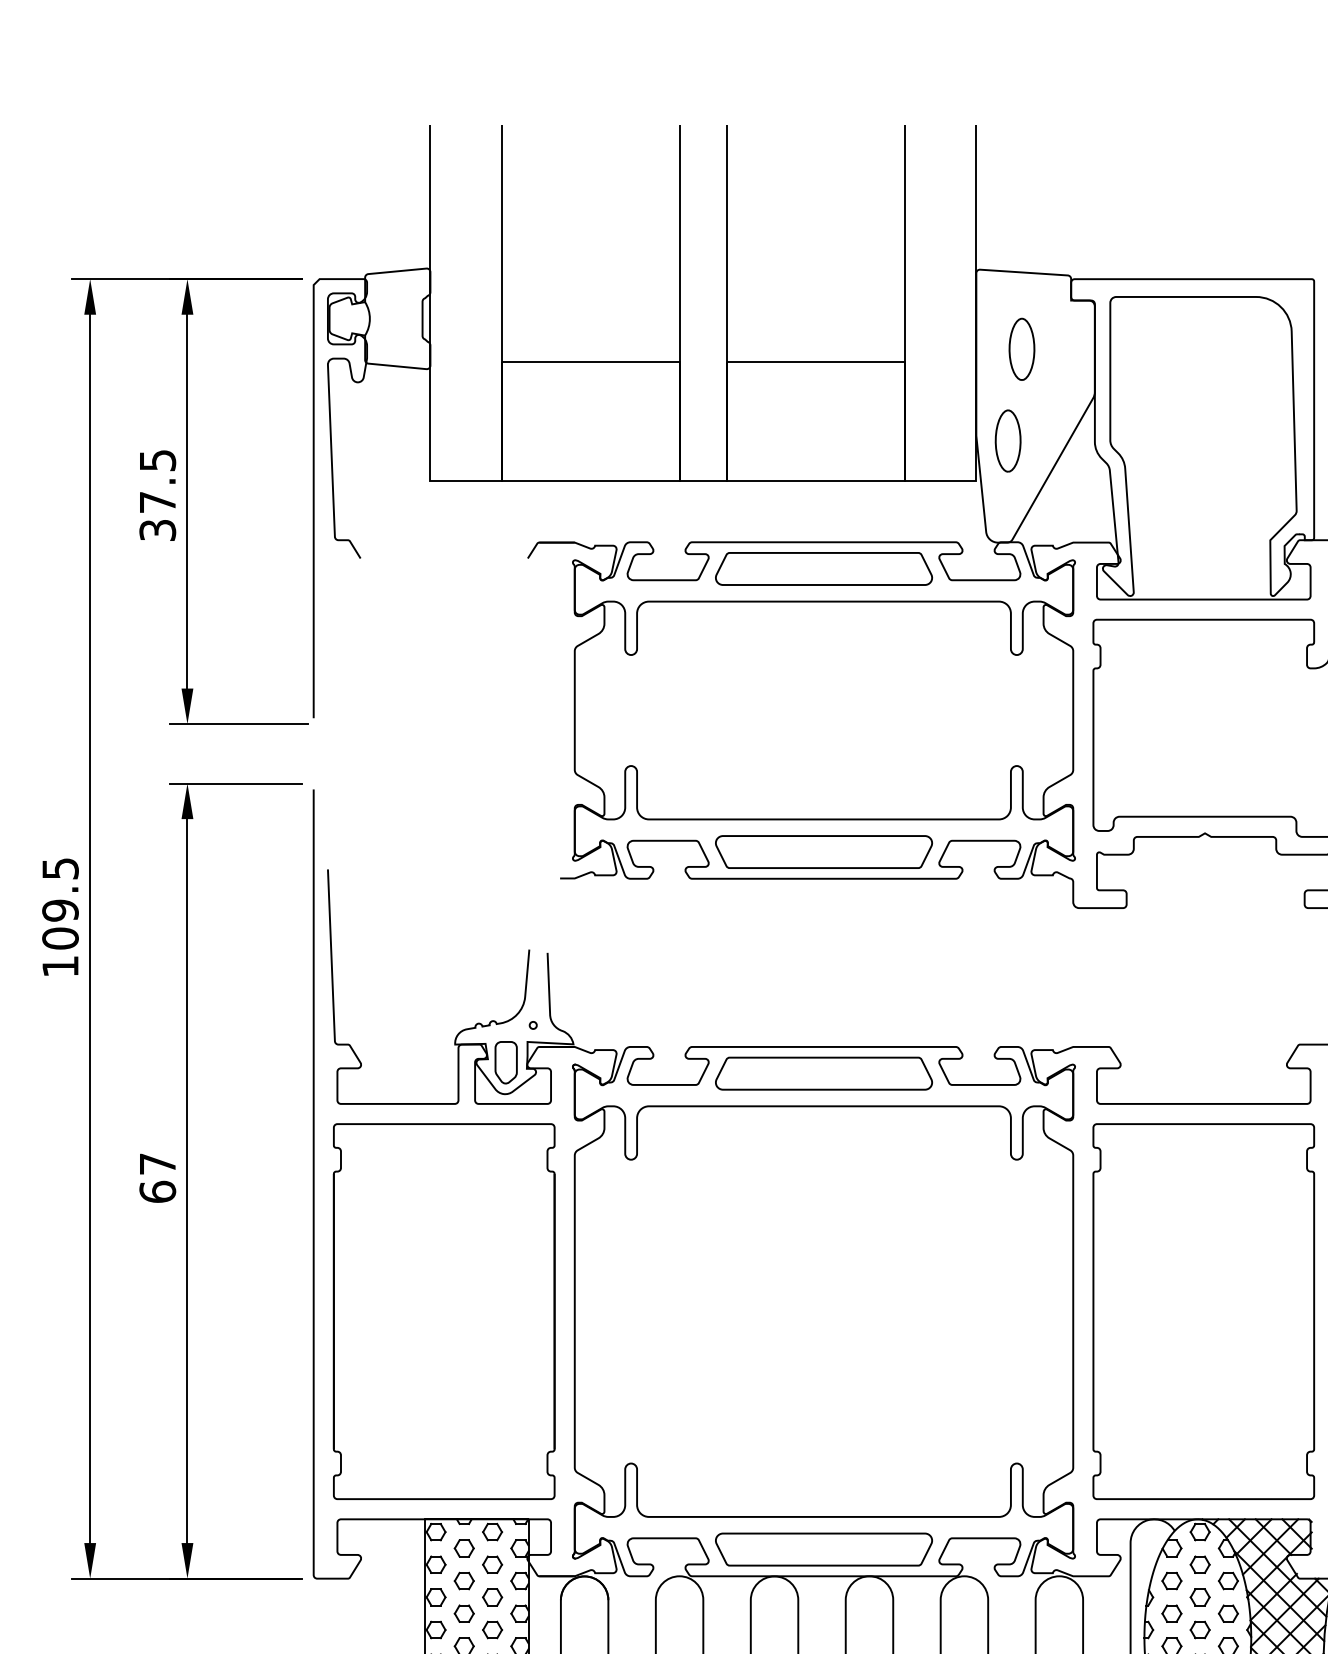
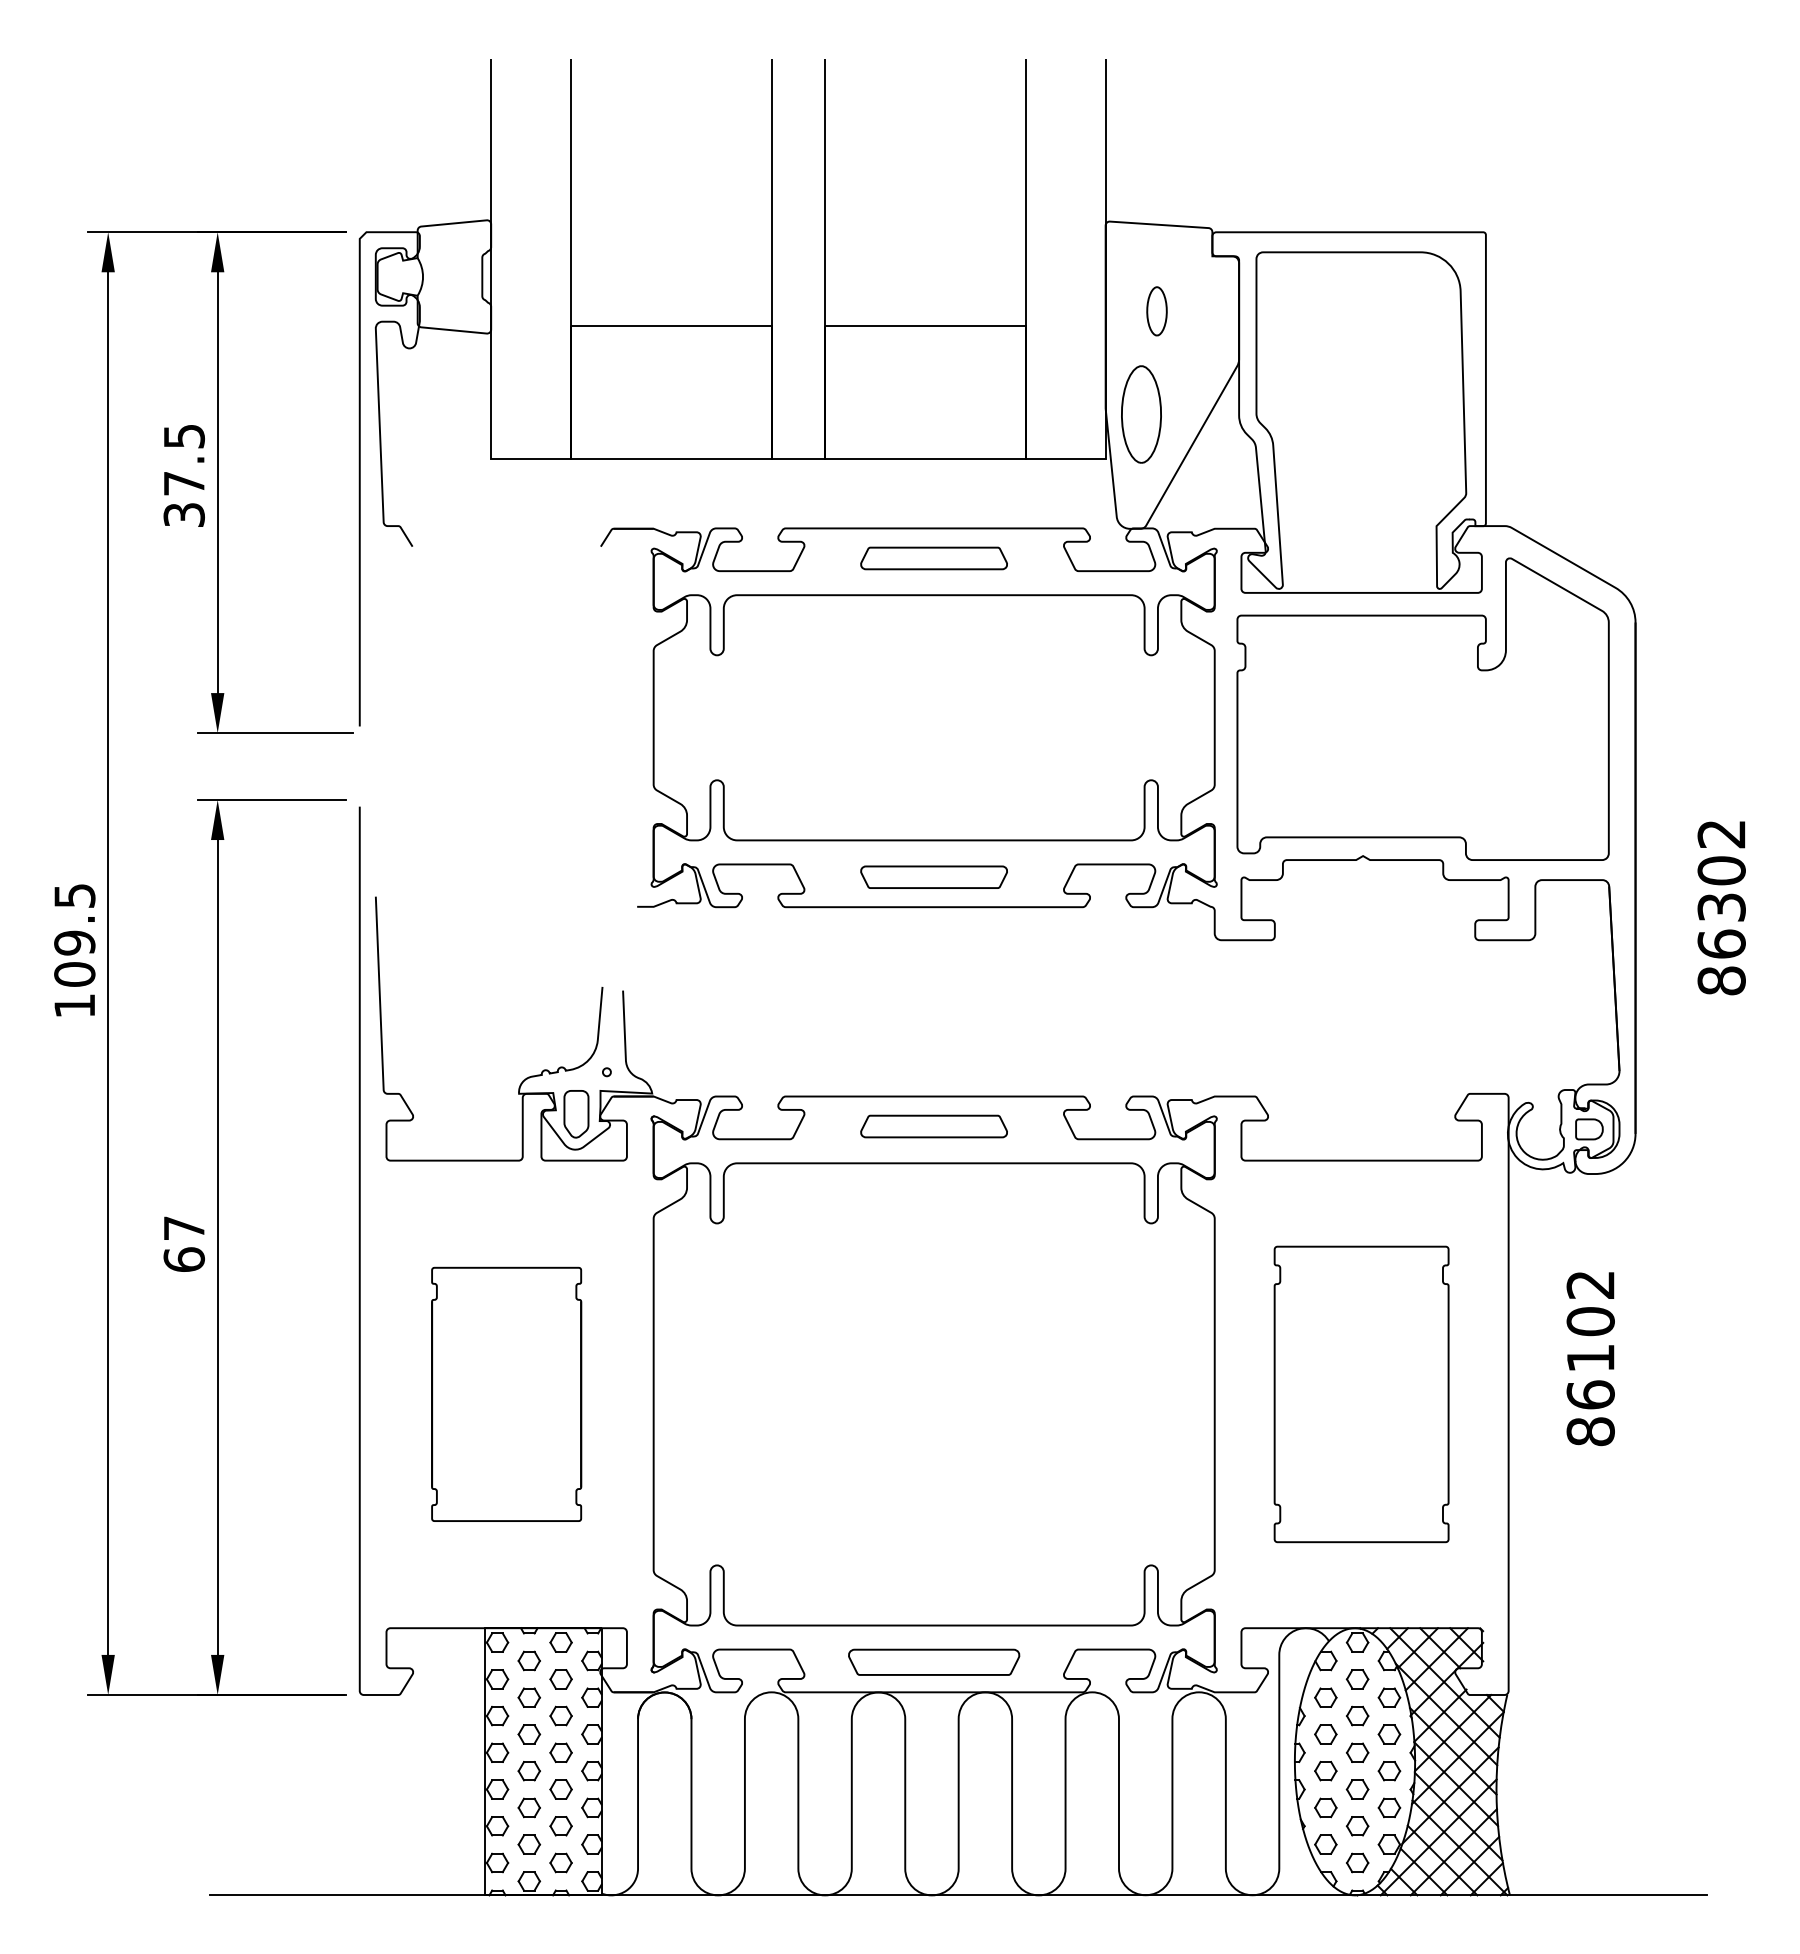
part: (1021, 349) -> (1156, 311), size x0.7
part: (1008, 441) -> (1141, 414), size x1.4
part: (823, 568) -> (933, 558), size x0.6
part: (823, 852) -> (933, 877), size x0.6
part: (823, 1073) -> (933, 1126), size x0.6
part: (444, 1311) -> (506, 1394), size x0.6
part: (1203, 1311) -> (1361, 1394), size x0.7
part: (823, 1549) -> (933, 1662), size x0.7

